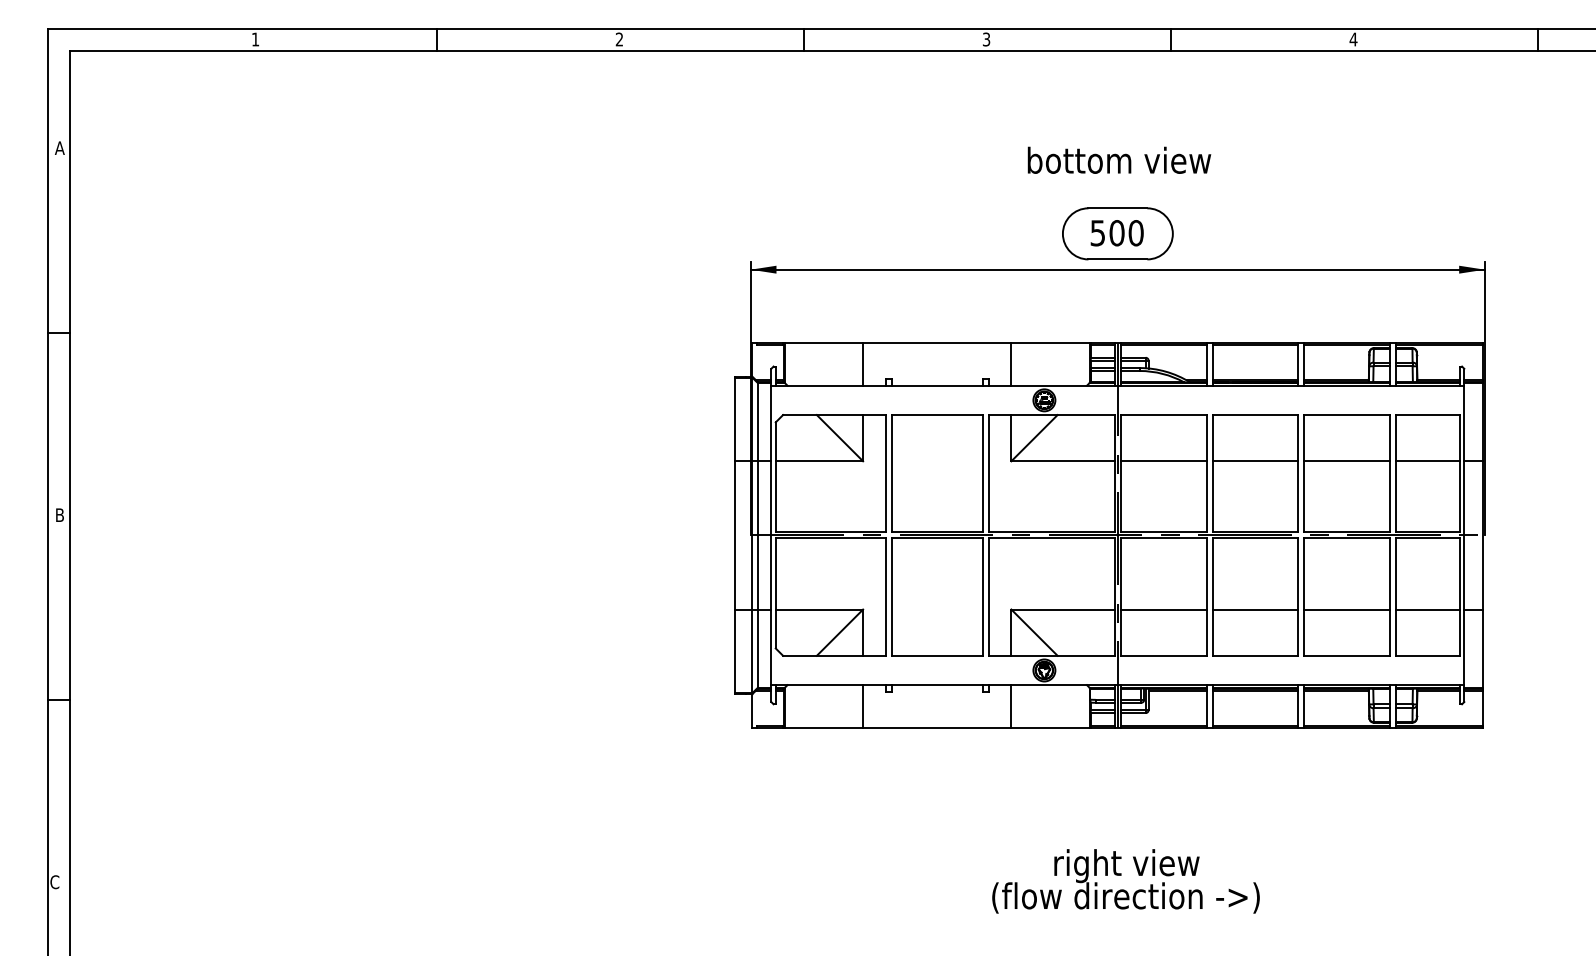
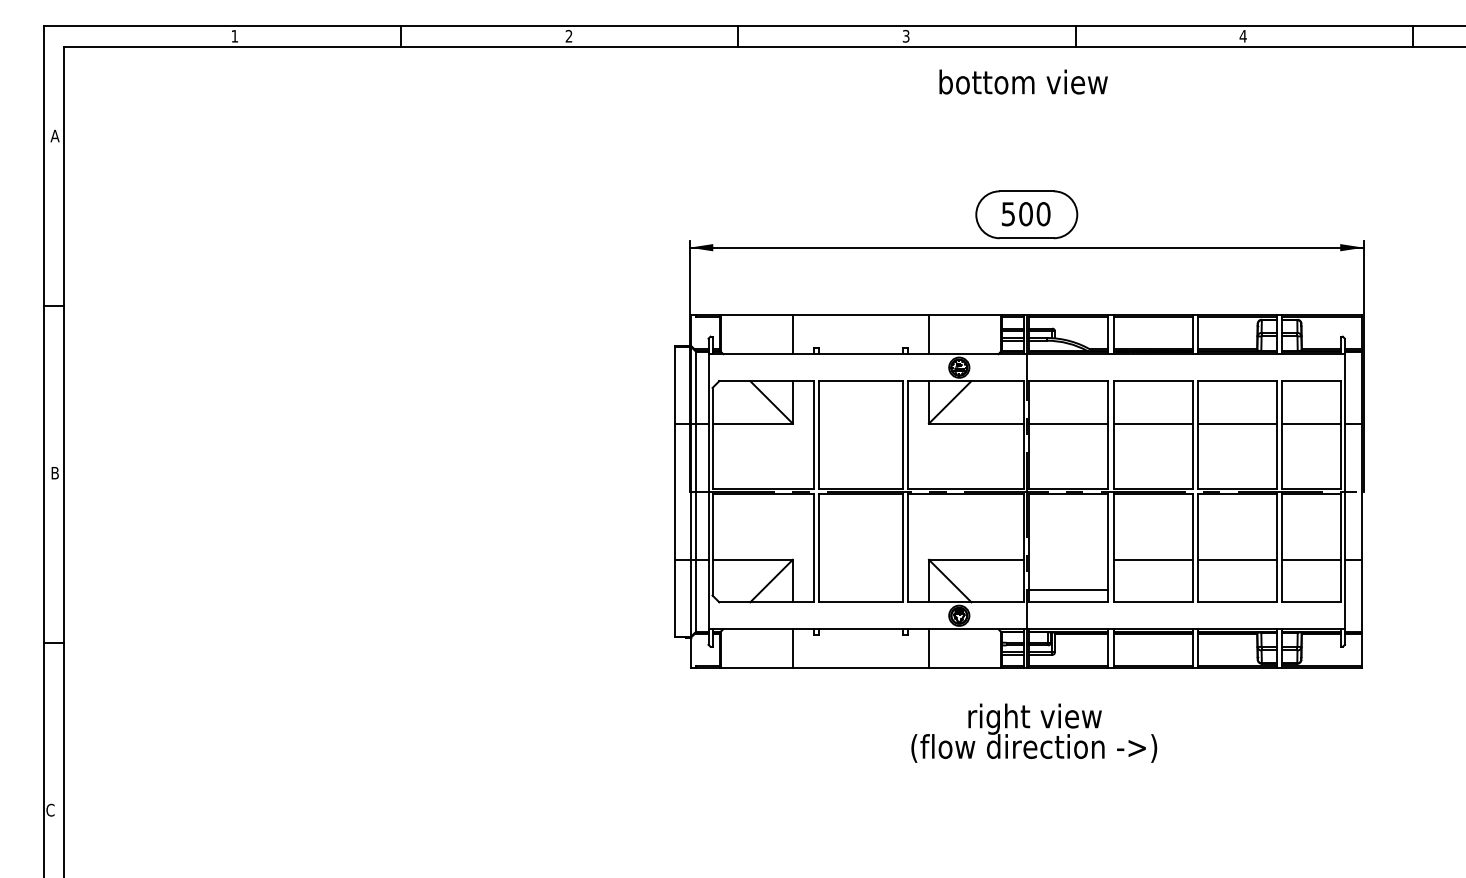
text: (1119, 159) -> (1023, 81), moved
line: (1163, 609) -> (1068, 590), moved
text: (1125, 881) -> (1033, 733), moved

